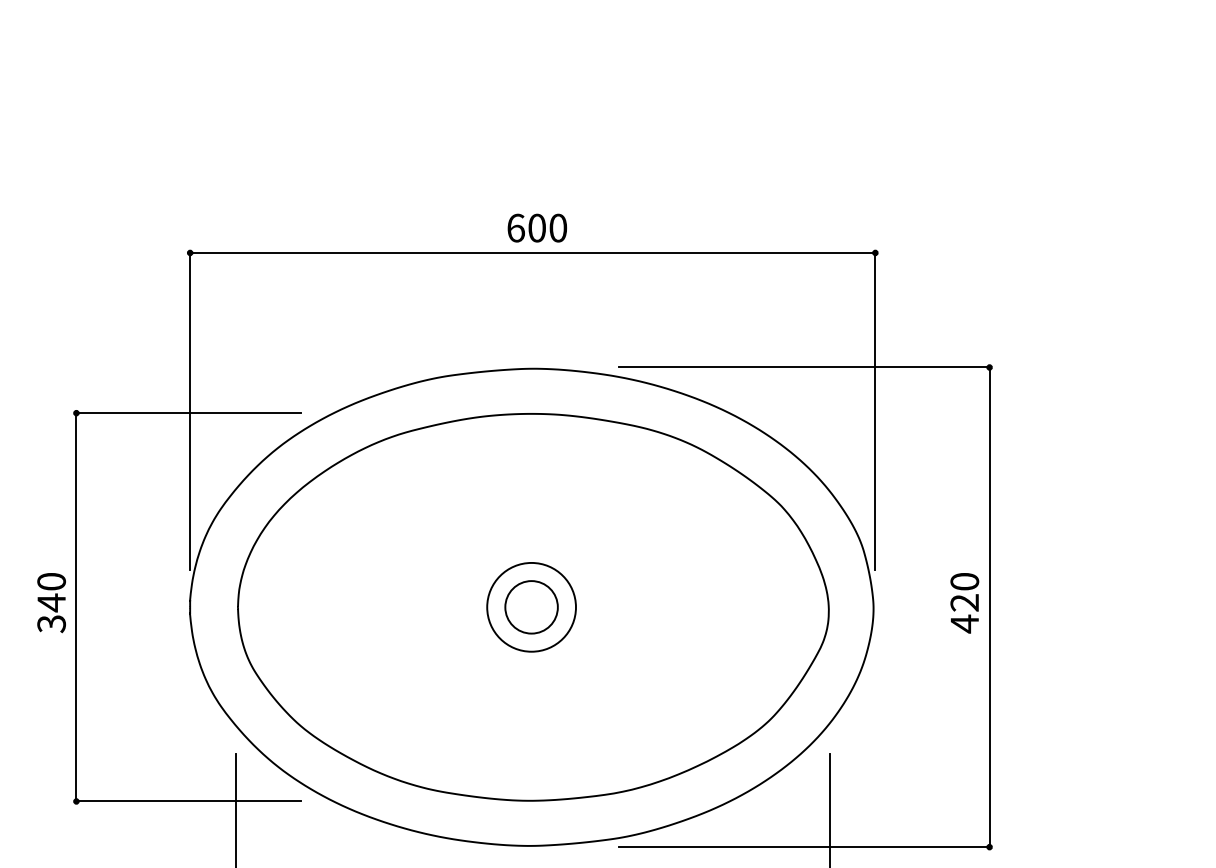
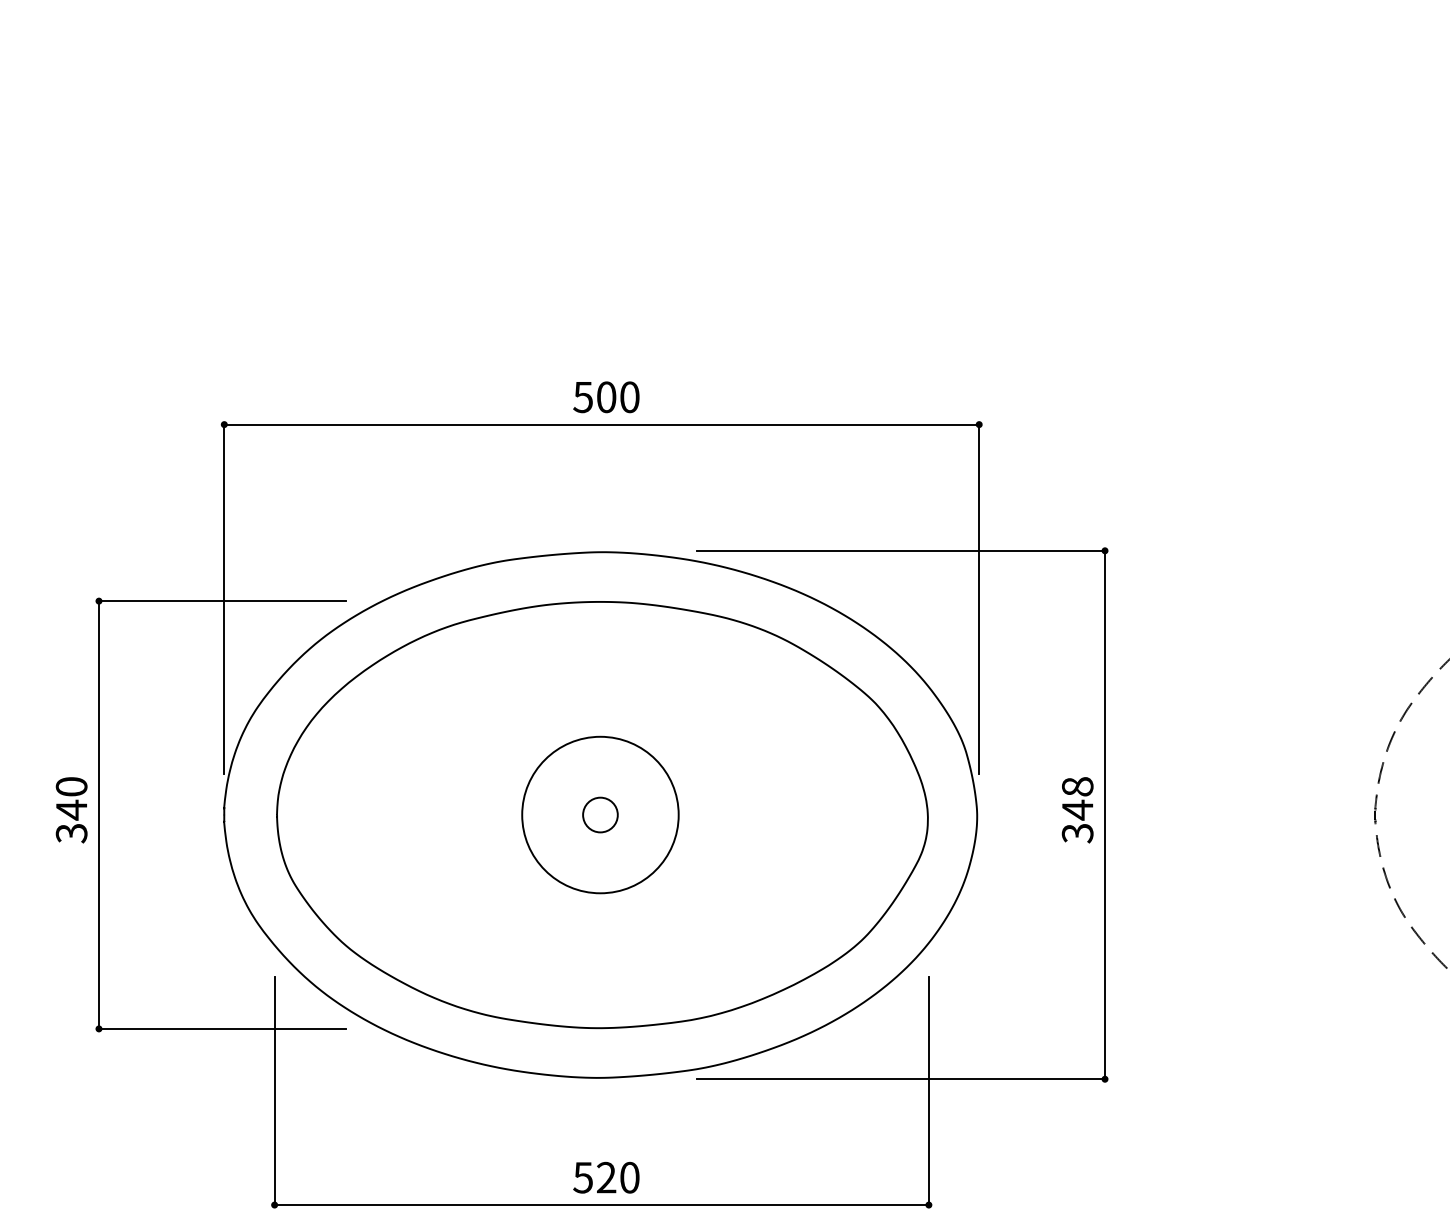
text: (516, 228) -> (583, 397), 600 -> 500
text: (964, 603) -> (1077, 810), 420 -> 348
circle: (531, 606) -> (600, 814), size x0.6
circle: (531, 606) -> (600, 814), size x1.6

